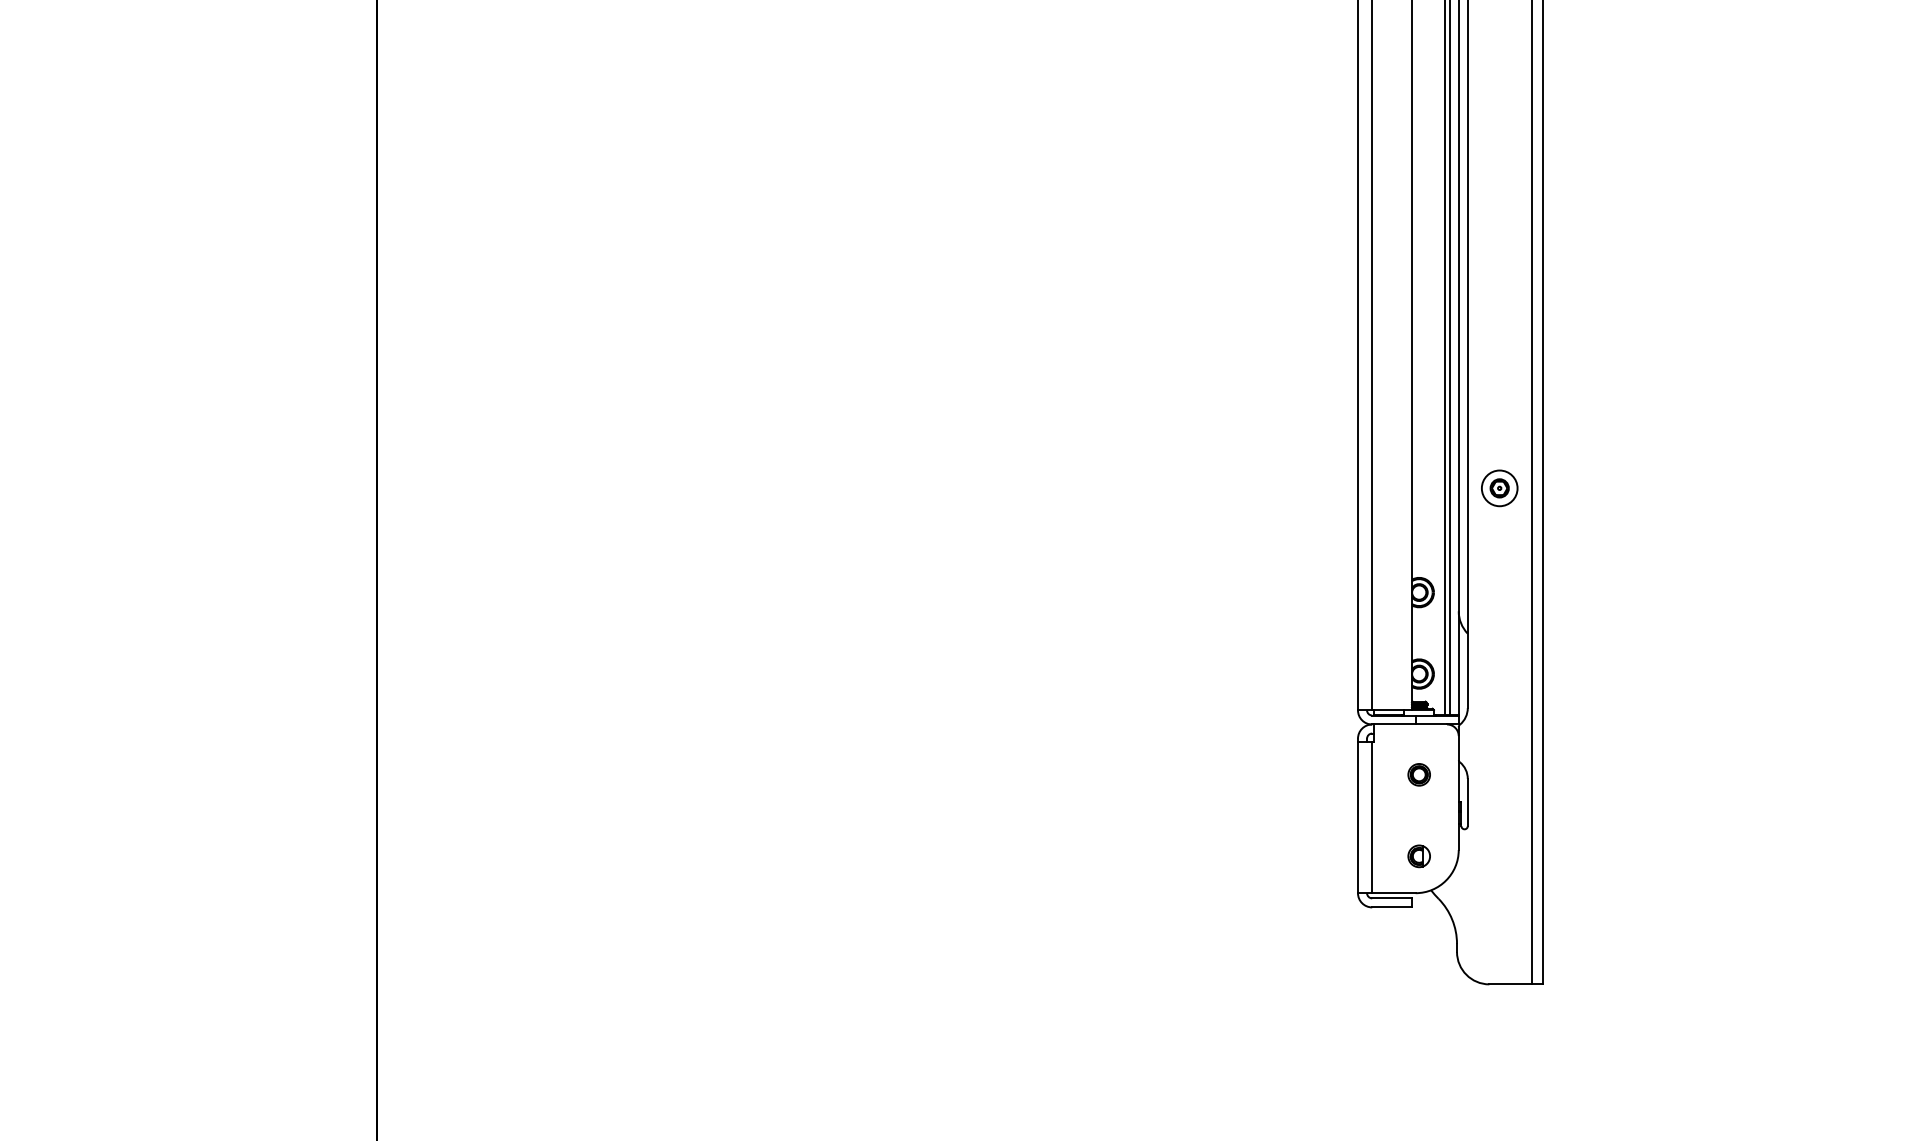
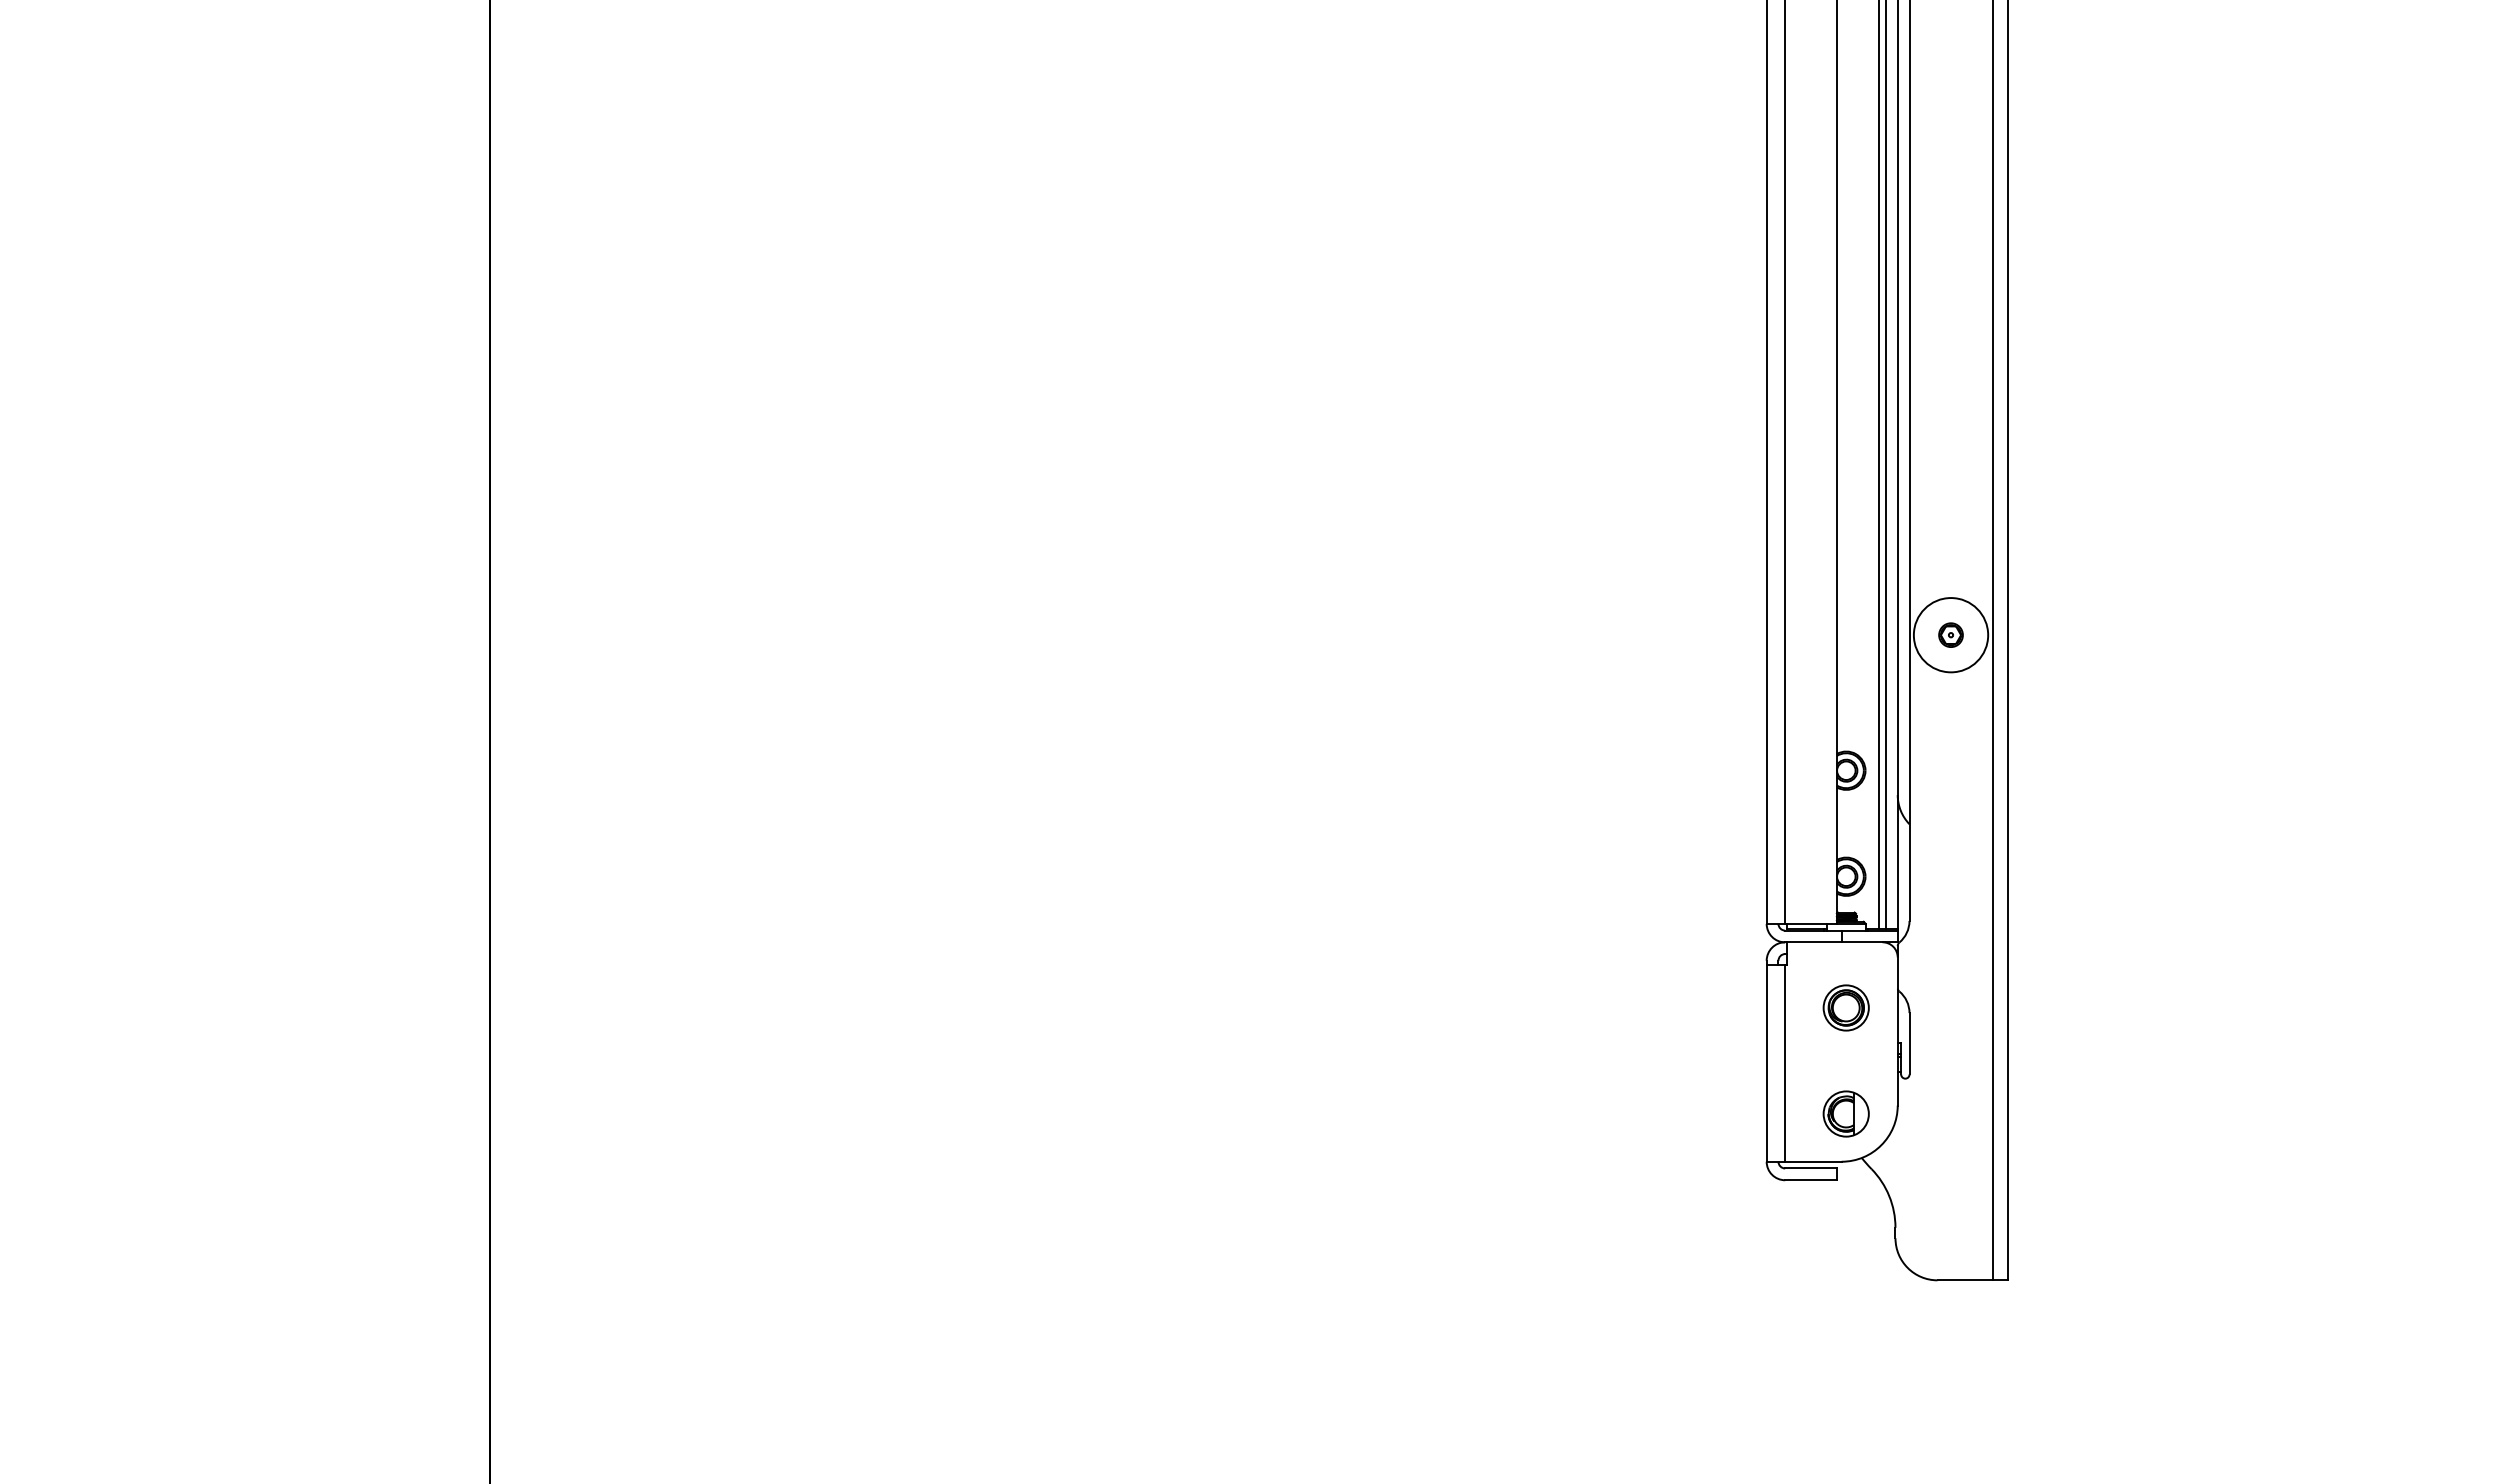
circle: (1499, 487) -> (1950, 634), size x1.6
part: (1419, 774) -> (1846, 1007), size x1.6
part: (1419, 856) -> (1846, 1113), size x1.6

